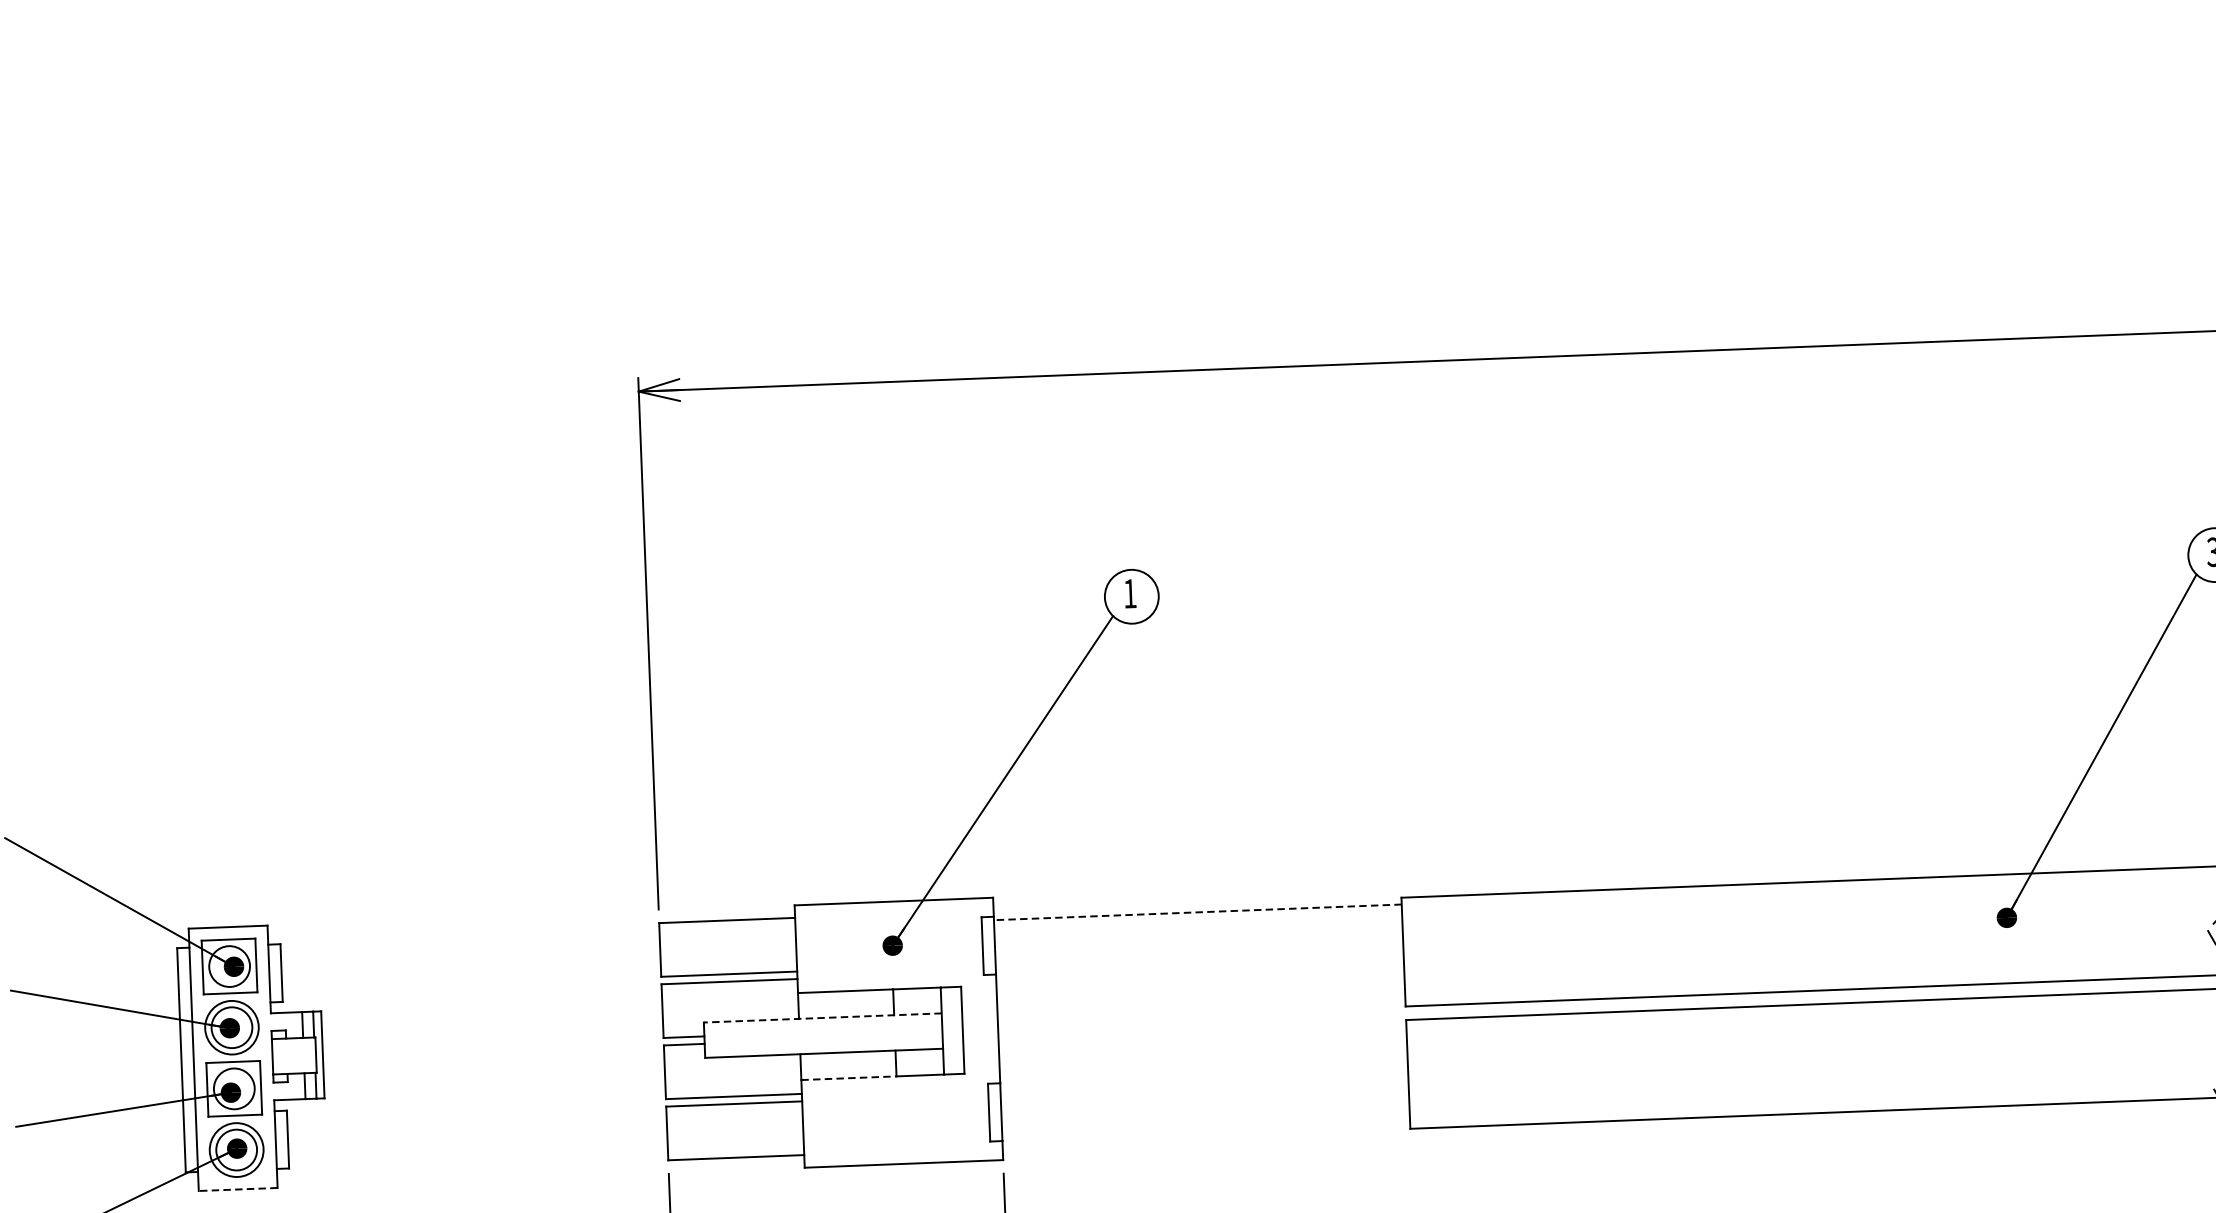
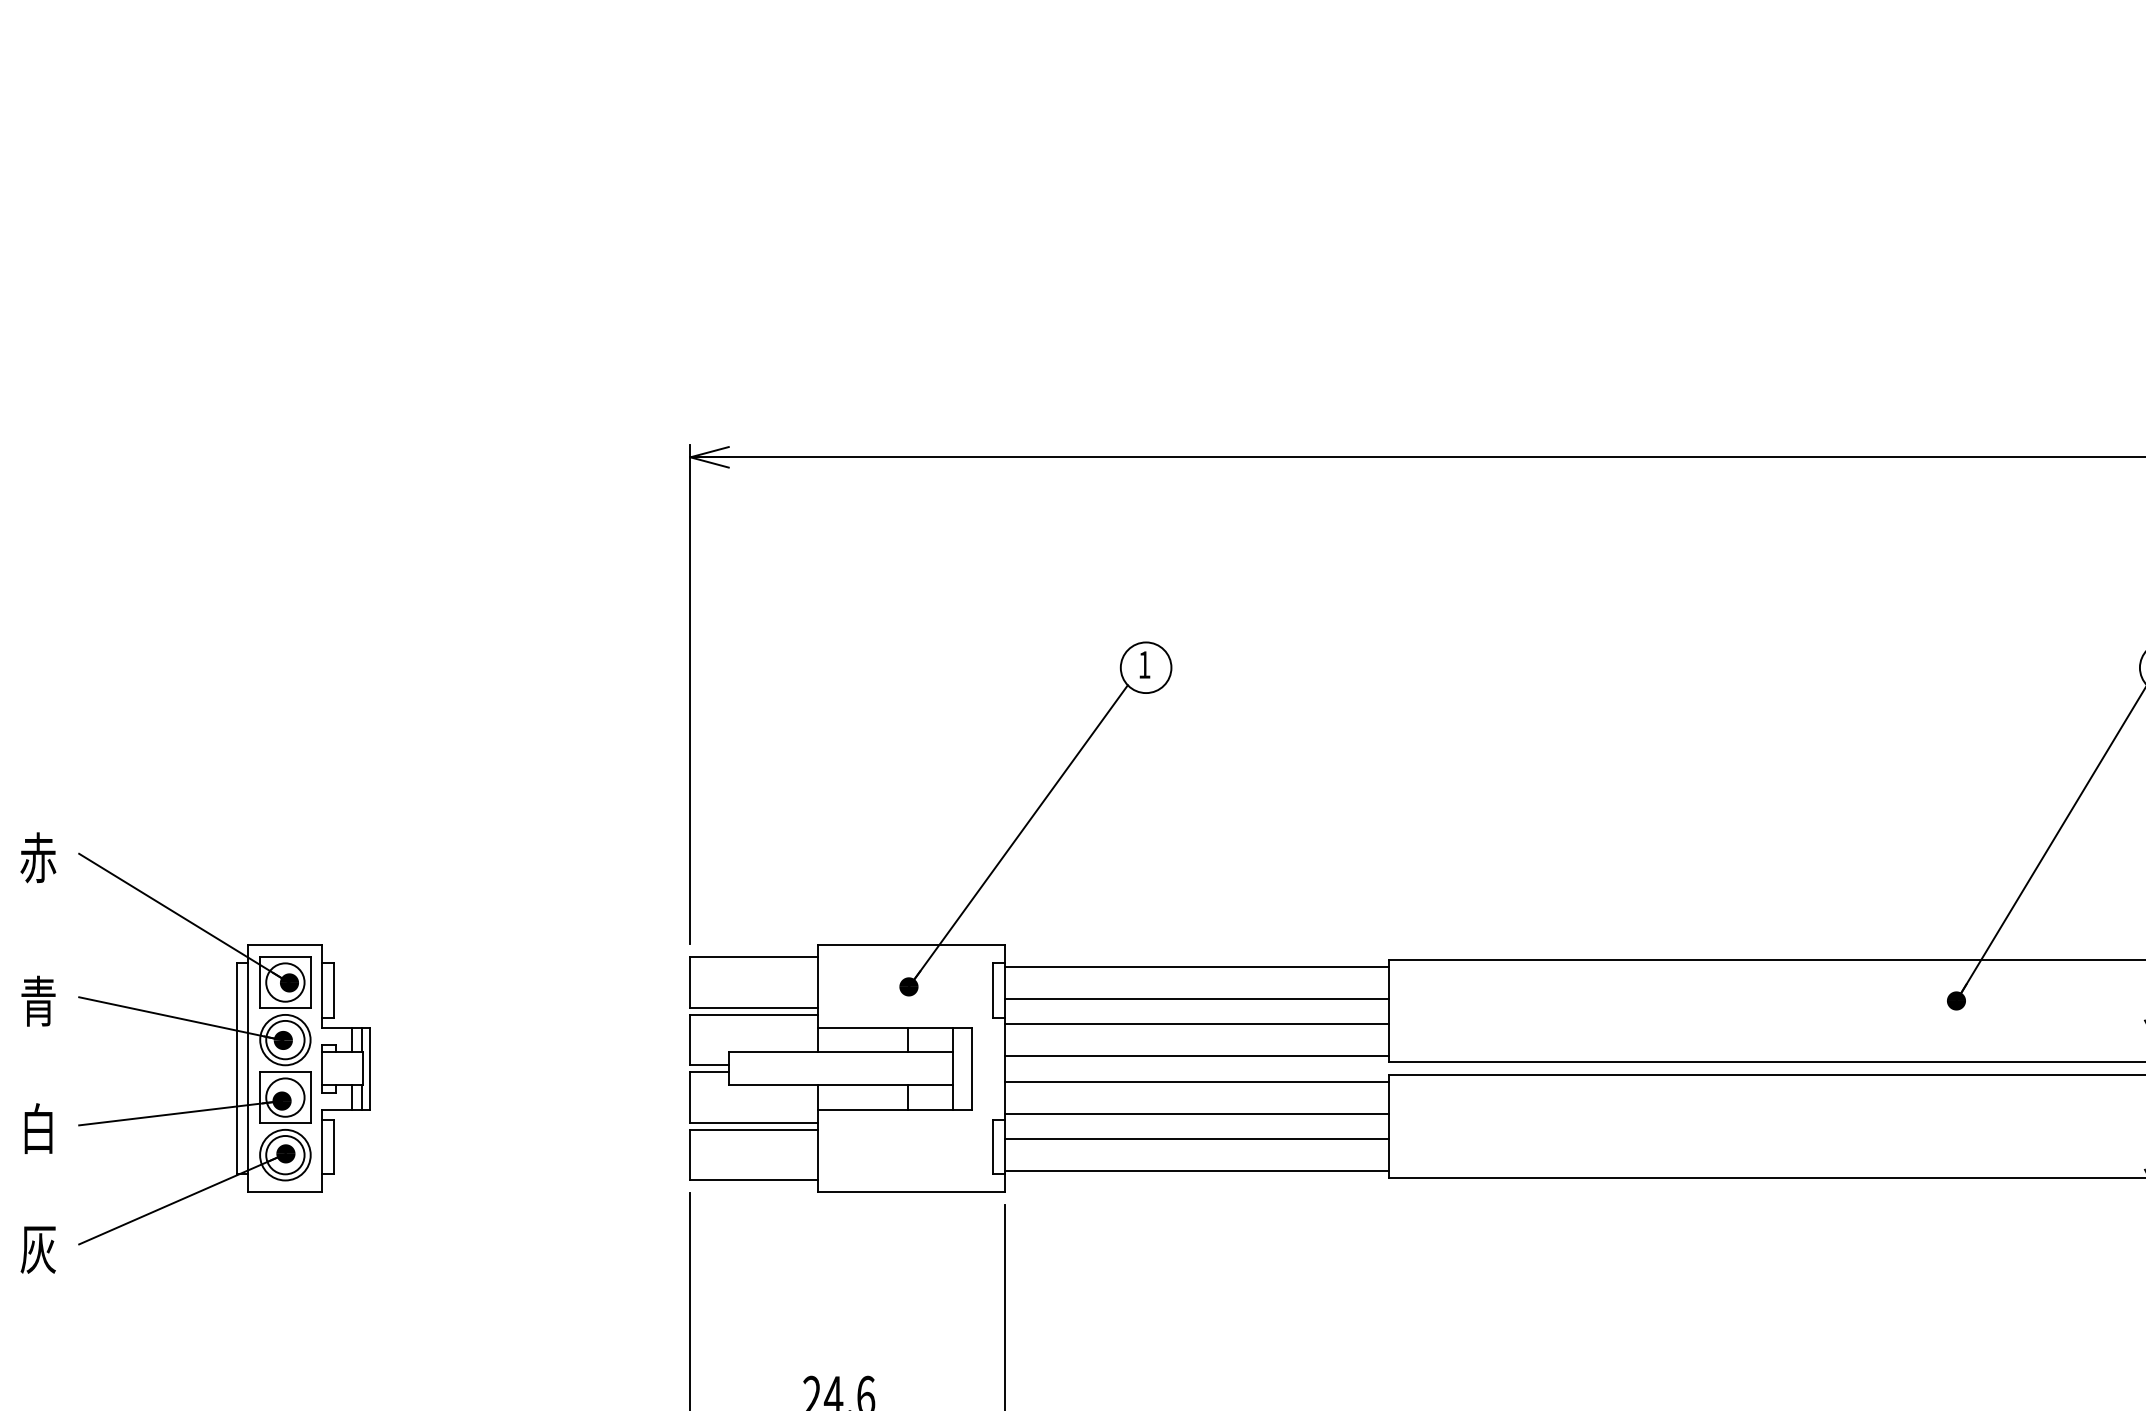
line: (1197, 912) -> (1196, 966), dashed -> solid
line: (1198, 946) -> (1196, 998), added
line: (1199, 973) -> (1196, 1024), added
line: (1201, 1007) -> (1196, 1056), added
line: (822, 1018) -> (840, 1052), dashed -> solid
line: (1202, 1034) -> (1196, 1081), added
line: (1203, 1068) -> (1196, 1113), added
line: (849, 1077) -> (863, 1109), dashed -> solid
line: (1204, 1096) -> (1196, 1139), added
line: (1205, 1130) -> (1196, 1171), added
line: (237, 1189) -> (284, 1192), dashed -> solid

